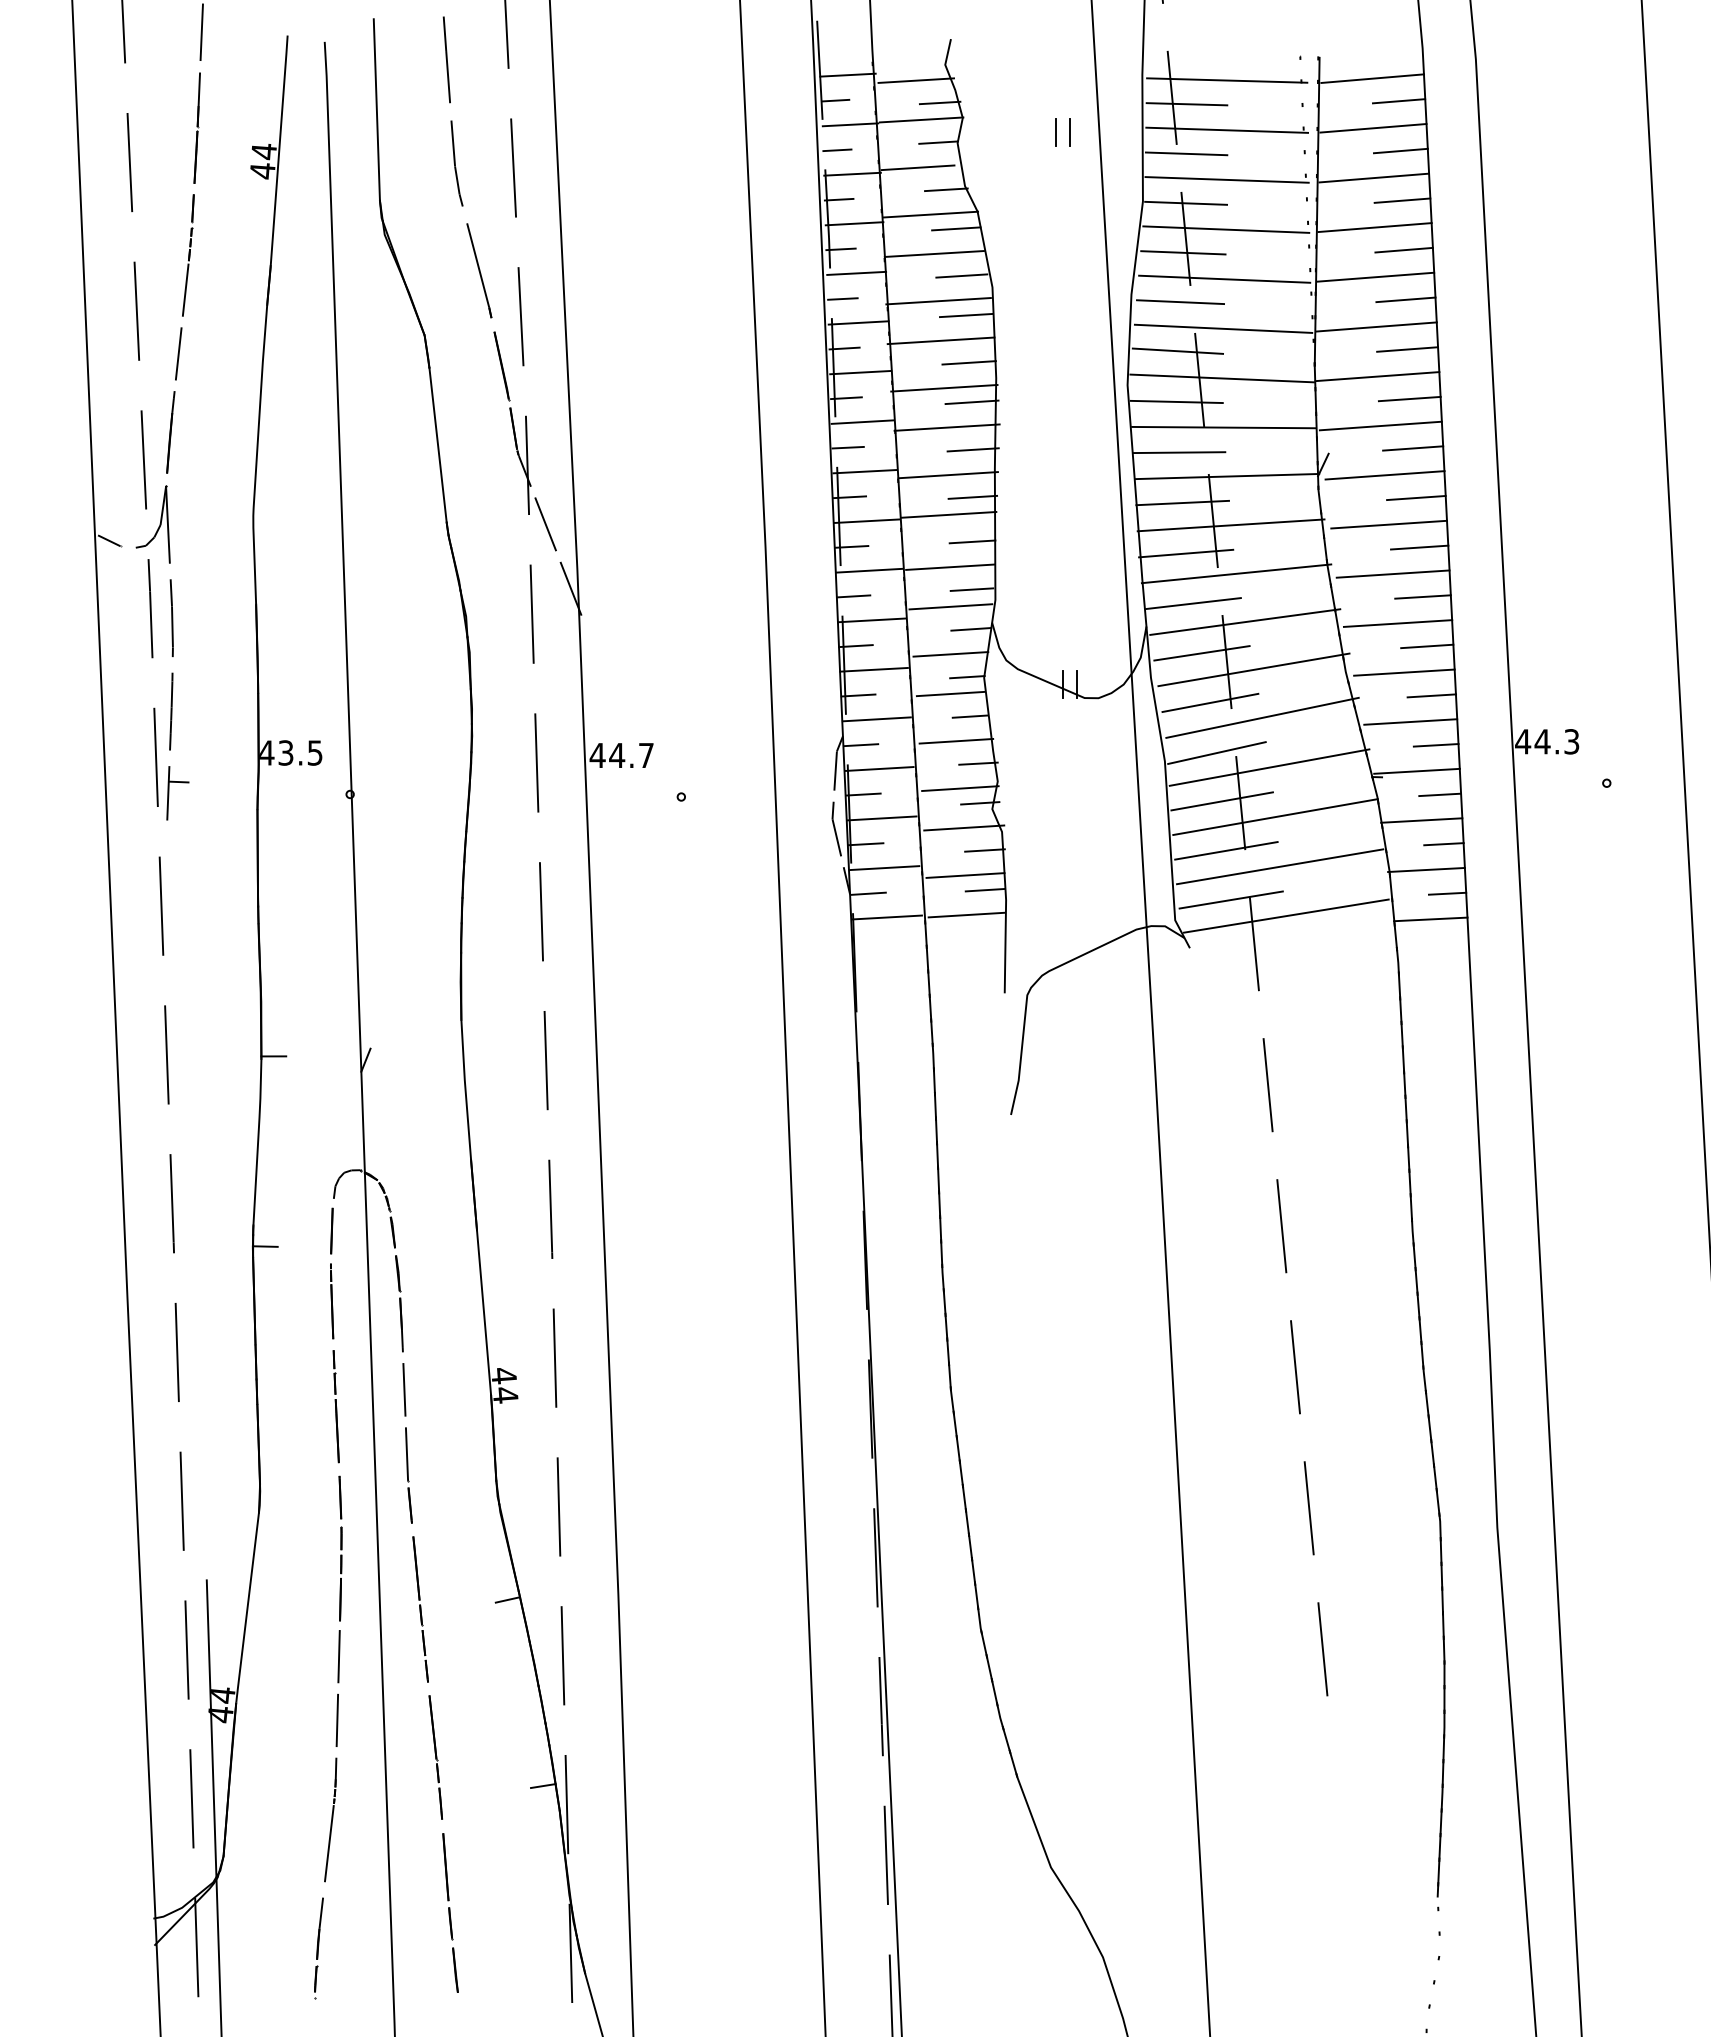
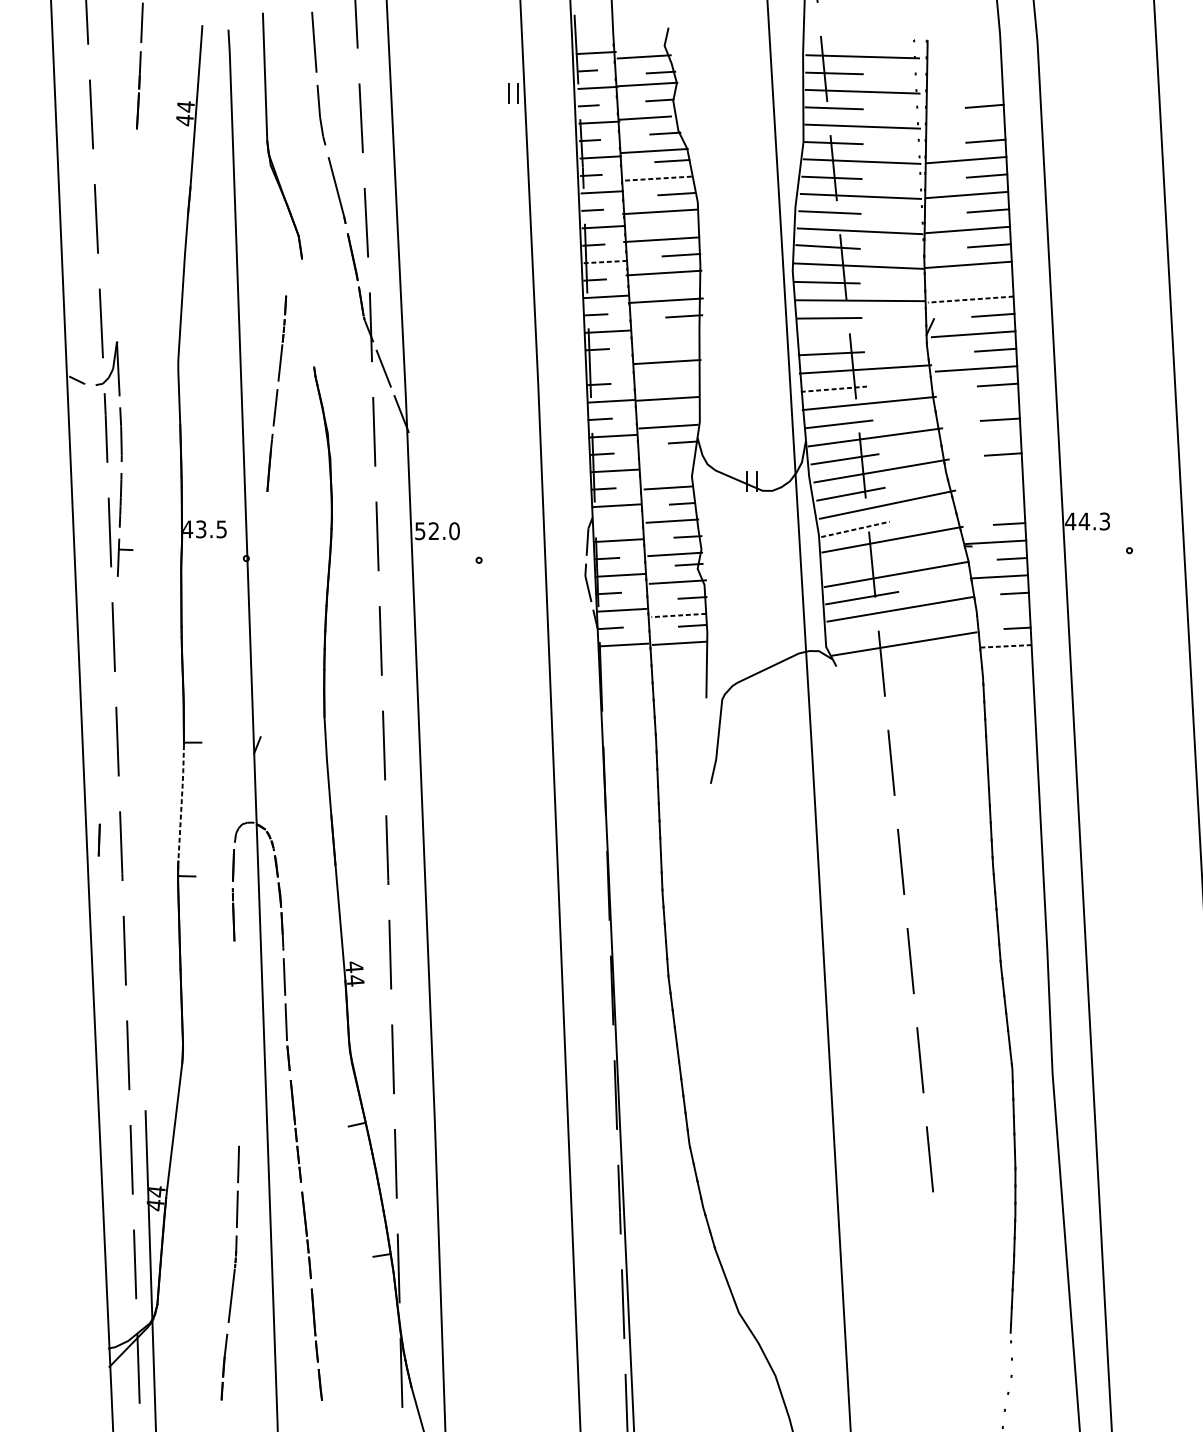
line: (1372, 78) -> (964, 55), removed
line: (1398, 101) -> (983, 71), removed
line: (1373, 128) -> (965, 90), removed
part: (1062, 132) -> (512, 93), moved
line: (1373, 177) -> (965, 124), removed
line: (934, 254) -> (657, 179), solid -> dashed
line: (965, 315) -> (678, 221), removed
part: (180, 333) -> (276, 393), moved
line: (860, 372) -> (605, 261), solid -> dashed
line: (1409, 398) -> (990, 280), removed
line: (971, 402) -> (683, 283), removed
line: (1380, 426) -> (970, 299), solid -> dashed
line: (437, 444) -> (307, 312), removed
line: (947, 475) -> (666, 334), removed
line: (1227, 476) -> (862, 335), removed
line: (972, 496) -> (683, 349), removed
line: (866, 520) -> (609, 366), removed
line: (972, 541) -> (683, 380), removed
line: (1186, 553) -> (834, 389), solid -> dashed
line: (1392, 573) -> (978, 403), removed
line: (971, 589) -> (683, 414), removed
line: (1397, 623) -> (982, 438), removed
line: (950, 654) -> (668, 460), removed
line: (1404, 672) -> (987, 472), removed
line: (967, 677) -> (680, 476), removed
line: (1431, 695) -> (1006, 488), removed
line: (1410, 721) -> (991, 507), removed
line: (860, 745) -> (605, 524), removed
line: (1216, 753) -> (855, 529), solid -> dashed
text: (621, 755) -> (437, 531), 44.7 -> 52.0
line: (1221, 801) -> (858, 563), removed
line: (1426, 869) -> (1002, 611), removed
line: (965, 875) -> (678, 615), solid -> dashed
line: (1230, 899) -> (865, 632), removed
line: (1430, 919) -> (1005, 646), solid -> dashed
line: (258, 1141) -> (181, 802), solid -> dashed
line: (140, 1194) -> (98, 839), added
part: (337, 1485) -> (237, 1044), removed

